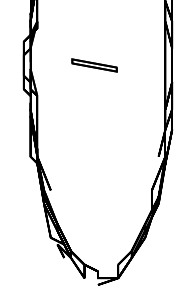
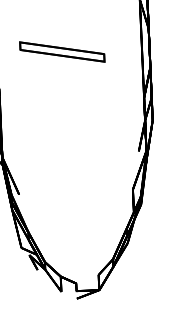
part: (94, 65) -> (62, 52), size x1.67

